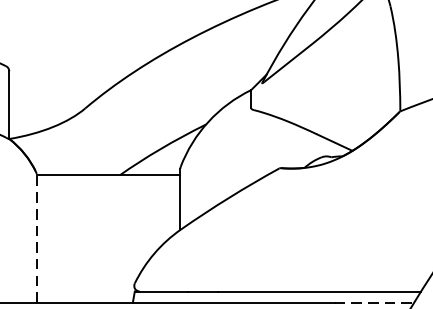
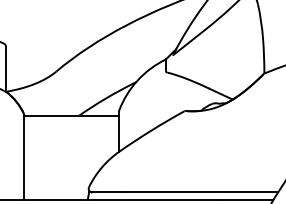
line: (37, 238) -> (24, 157), dashed -> solid
line: (374, 302) -> (247, 199), dashed -> solid

